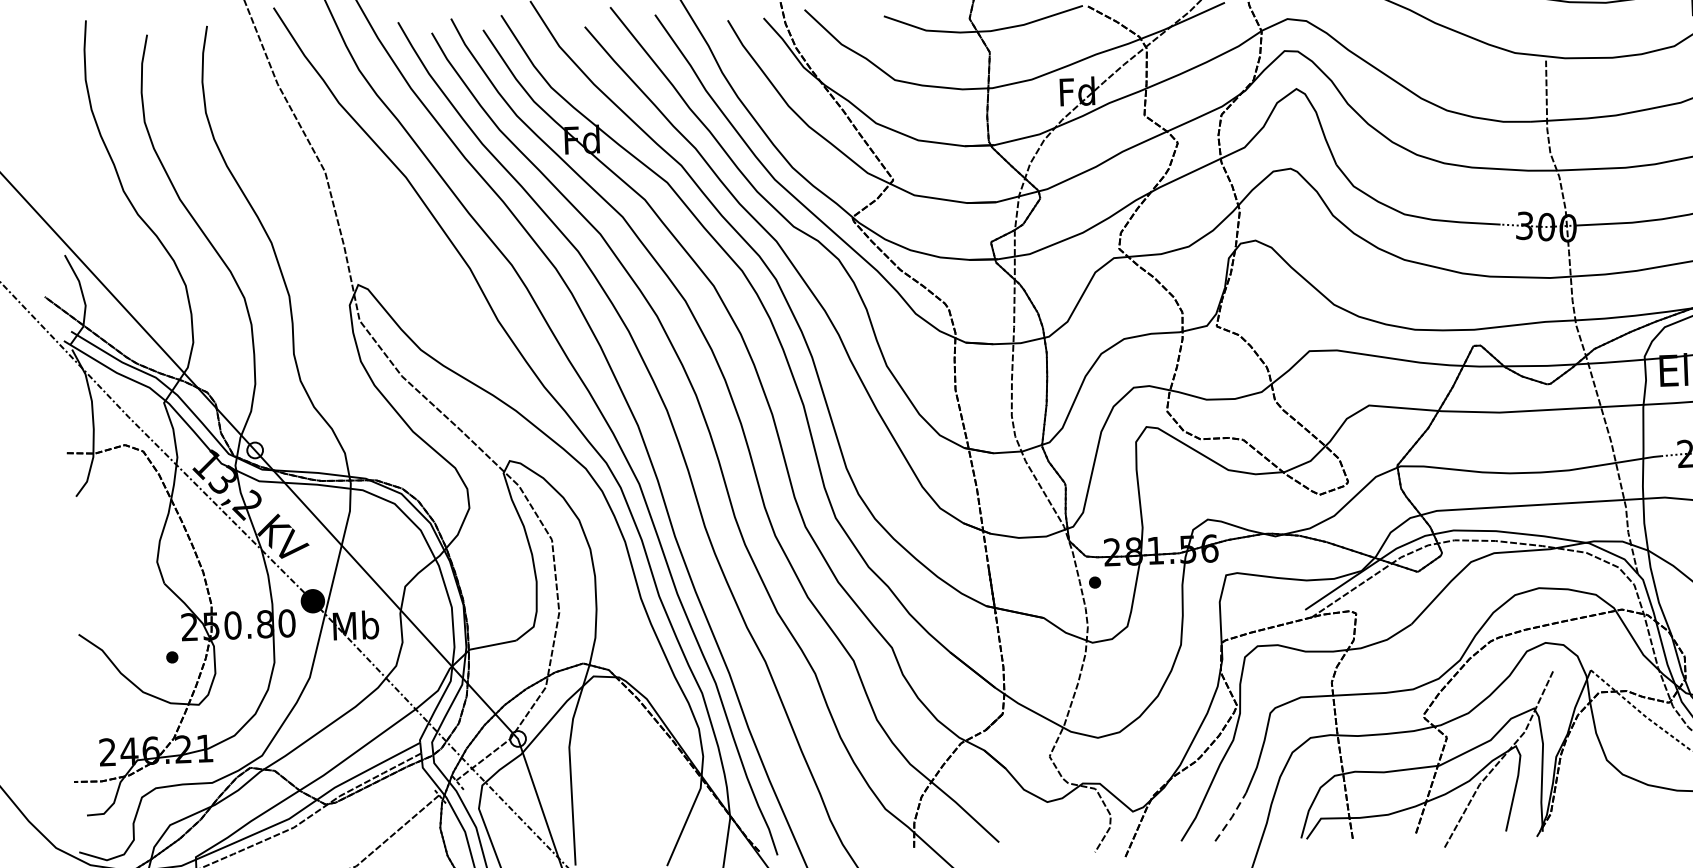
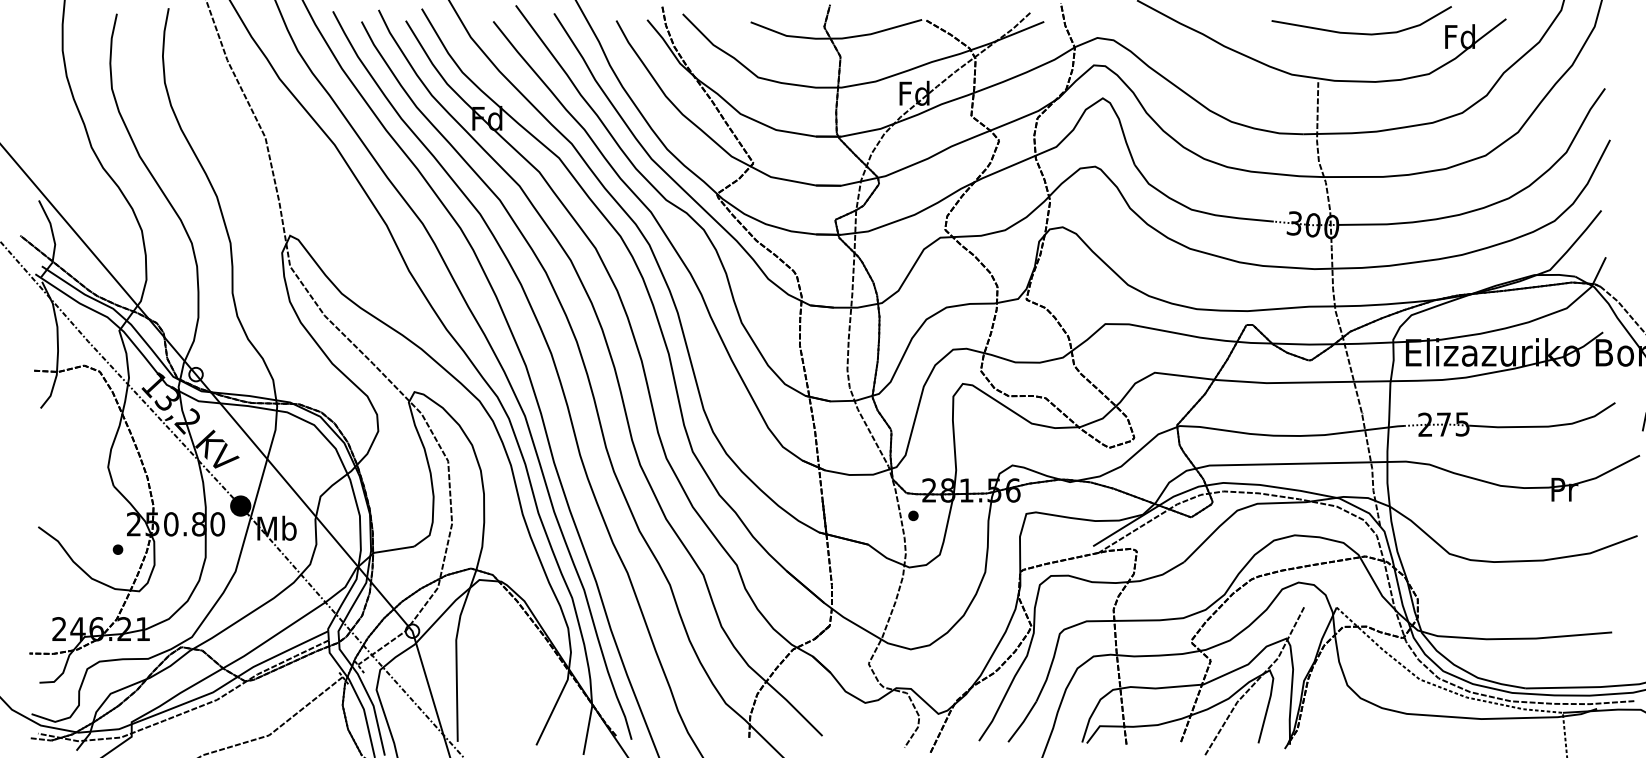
line: (1232, 816) -> (1023, 721), dashed -> solid

